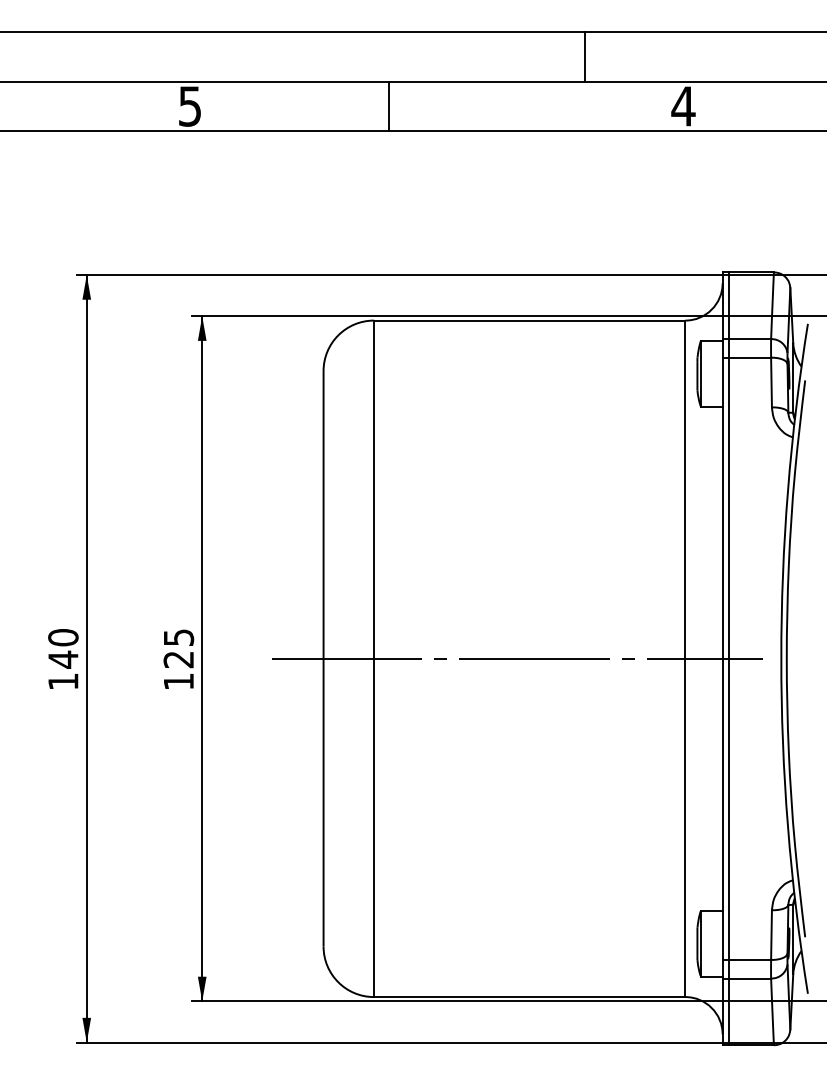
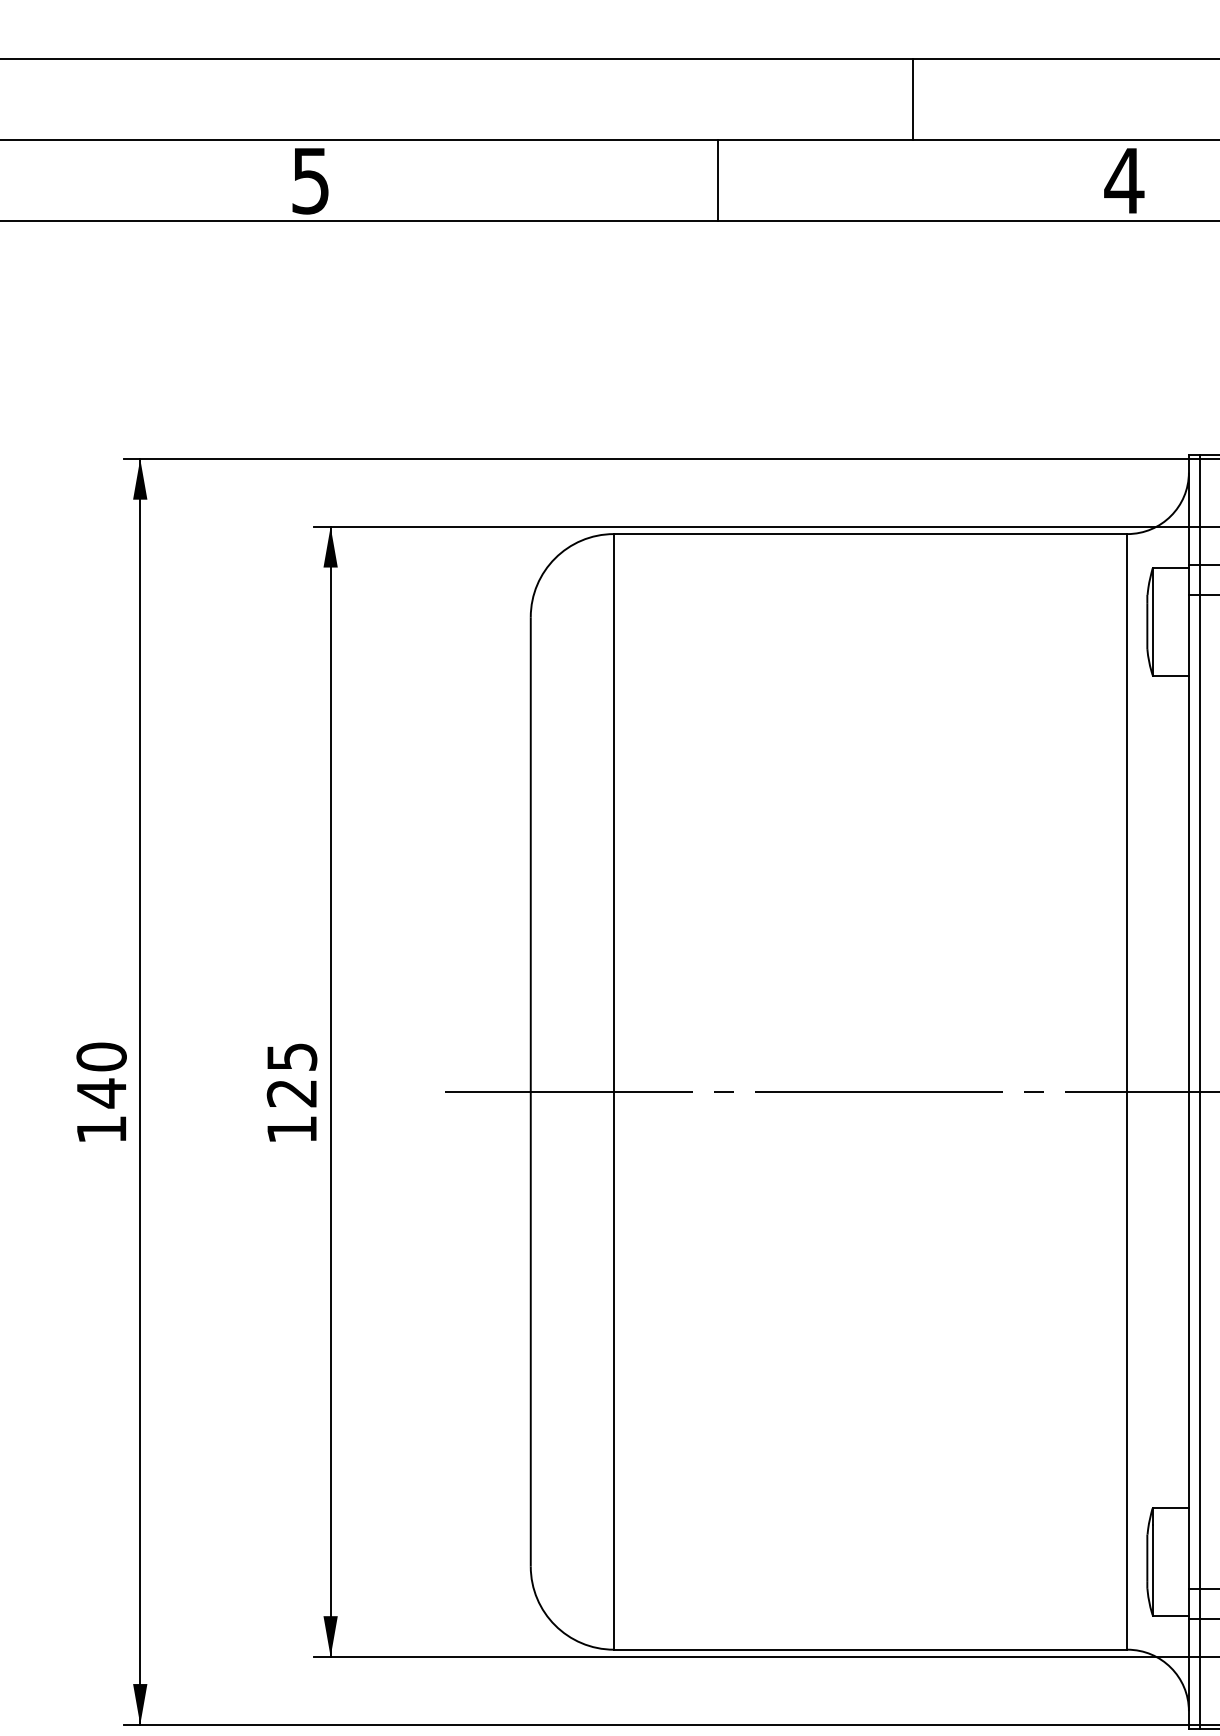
line: (585, 56) -> (913, 98), moved
line: (389, 106) -> (718, 180), moved

